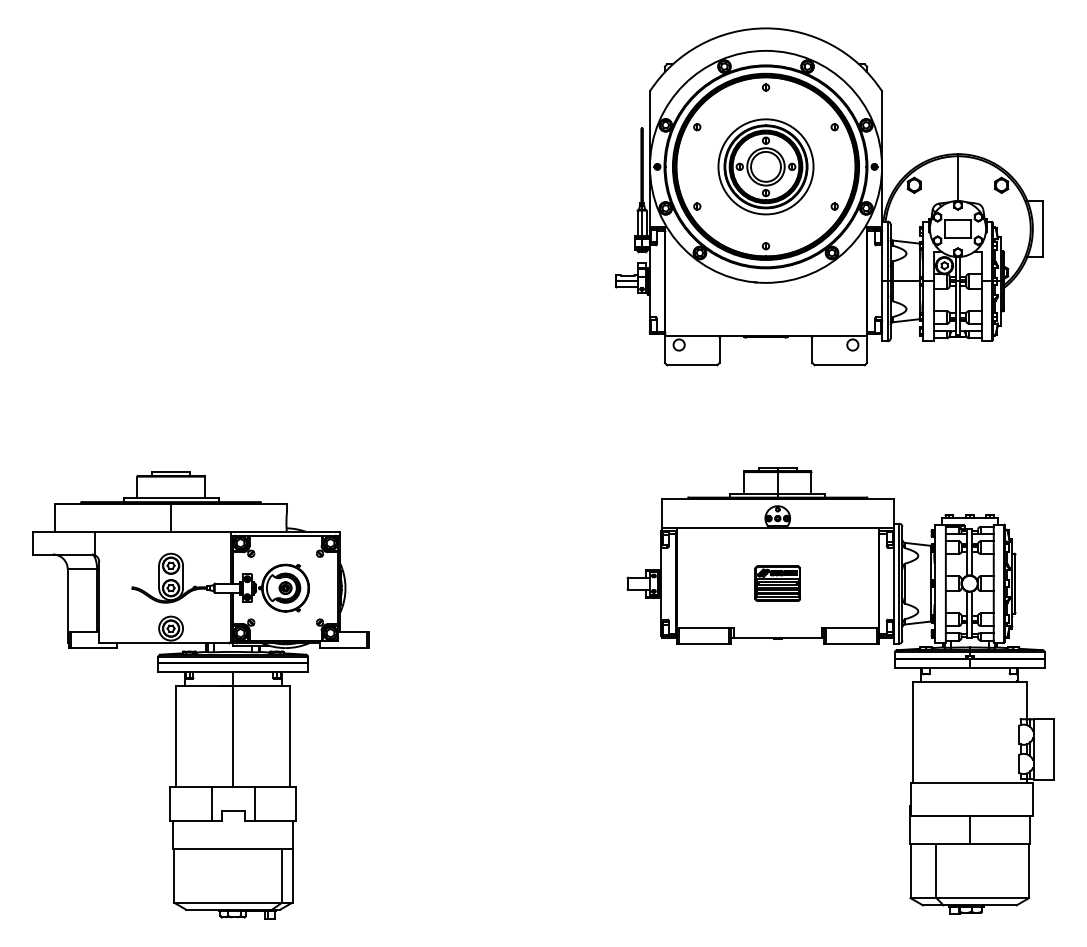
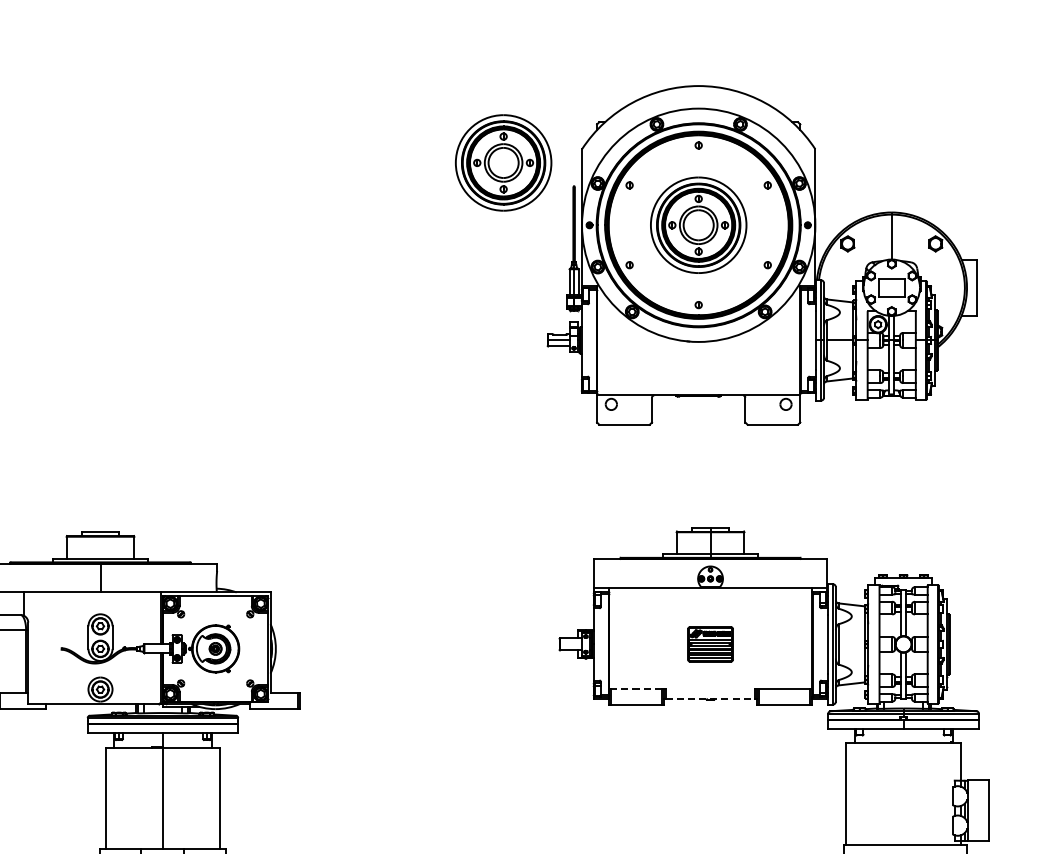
part: (571, 104) -> (503, 162), added
line: (703, 627) -> (635, 688), solid -> dashed
line: (778, 638) -> (711, 699), solid -> dashed

